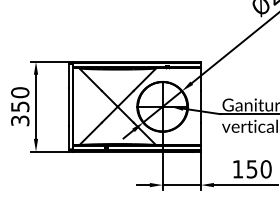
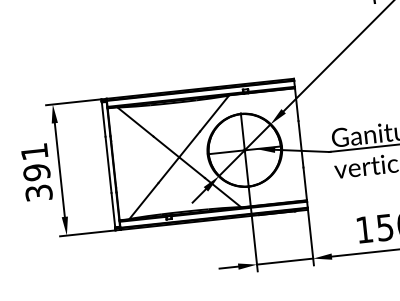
text: (20, 99) -> (36, 161), 350 -> 391

